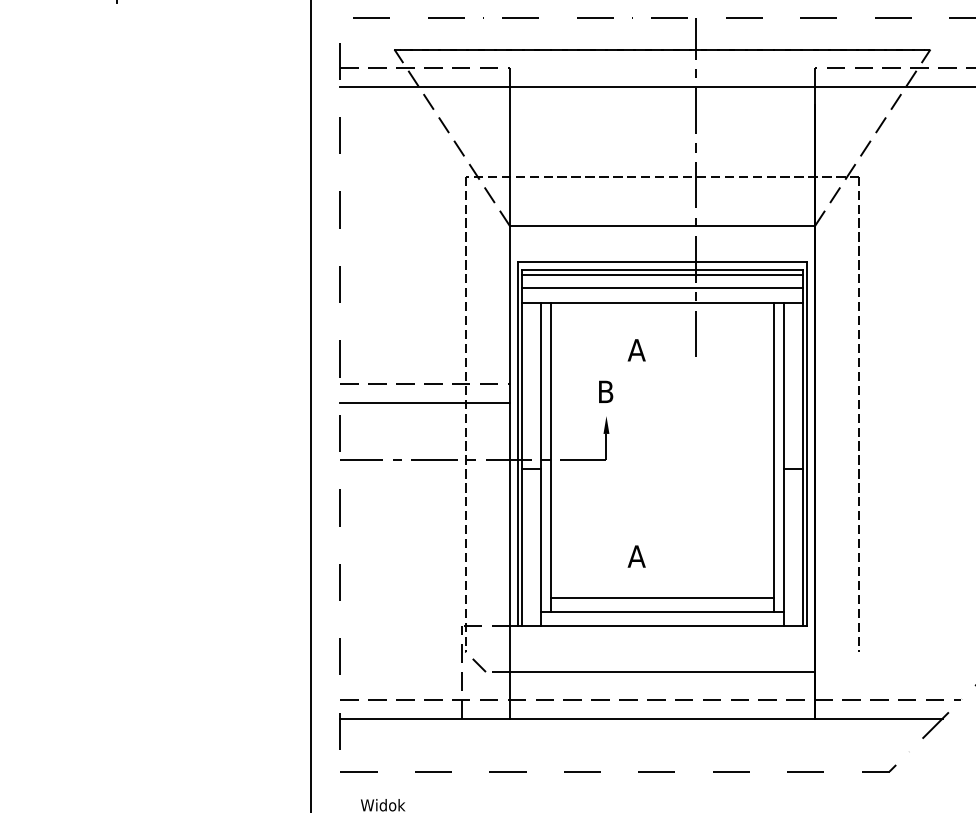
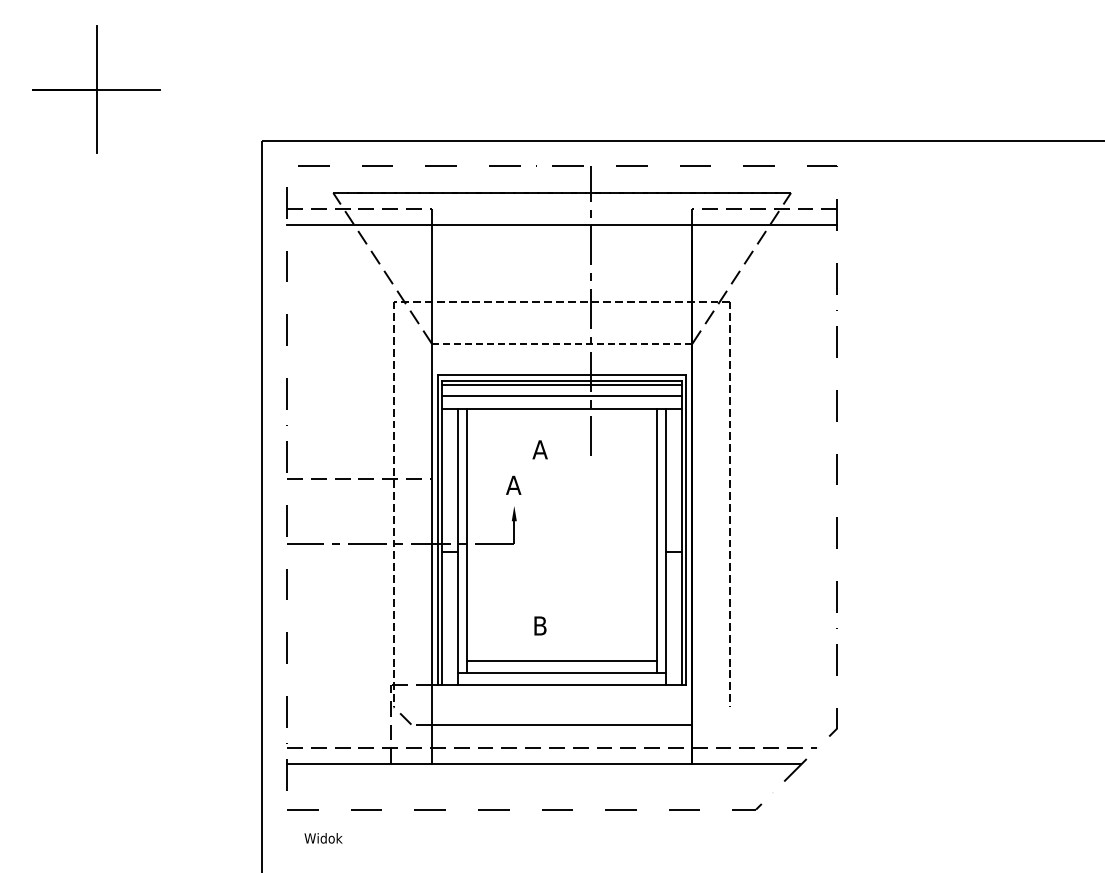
line: (661, 225) -> (561, 343), solid -> dashed
text: (605, 390) -> (513, 484), B -> A
line: (425, 402) -> (359, 494), removed
text: (635, 556) -> (539, 625), A -> B

